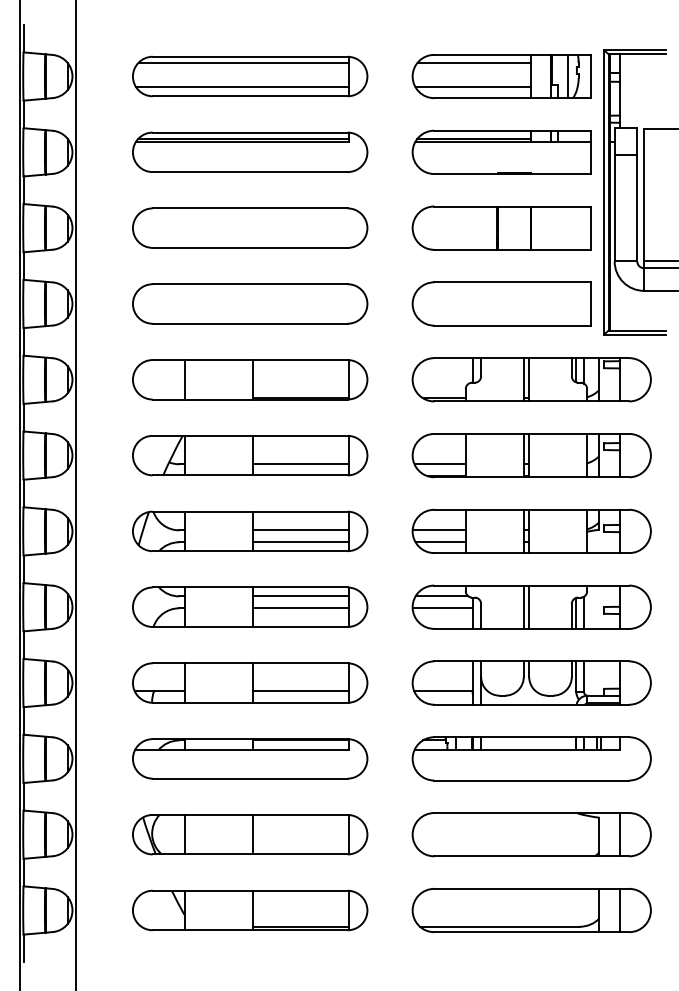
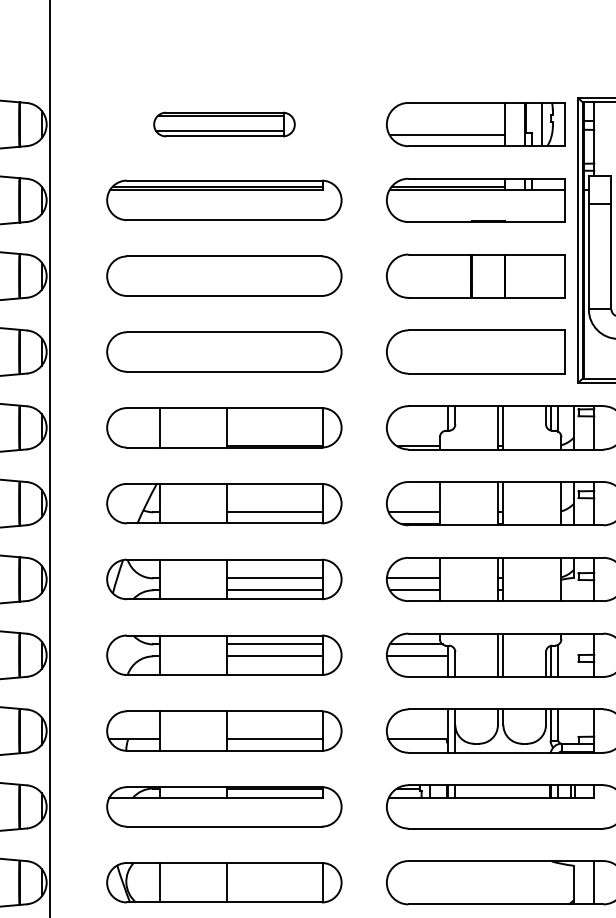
line: (473, 62) -> (447, 110), removed
part: (250, 76) -> (224, 124), size x0.6

